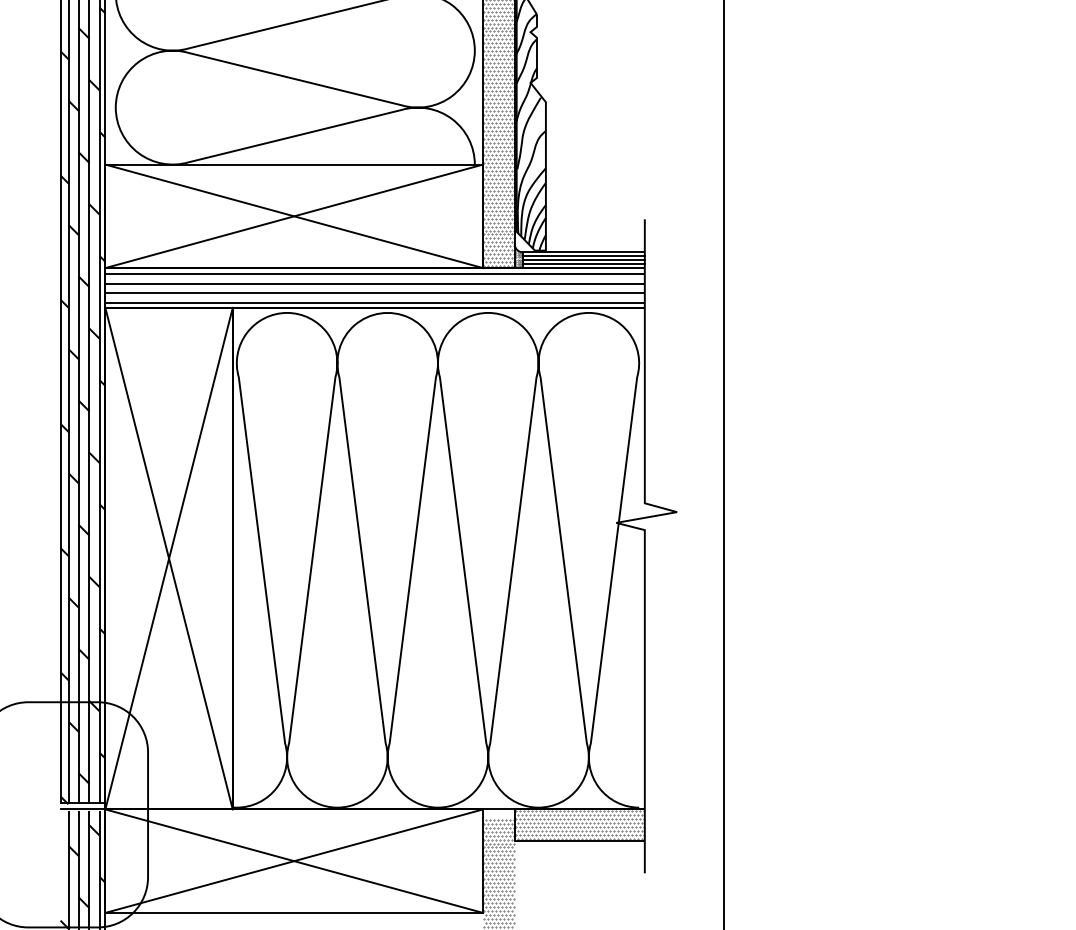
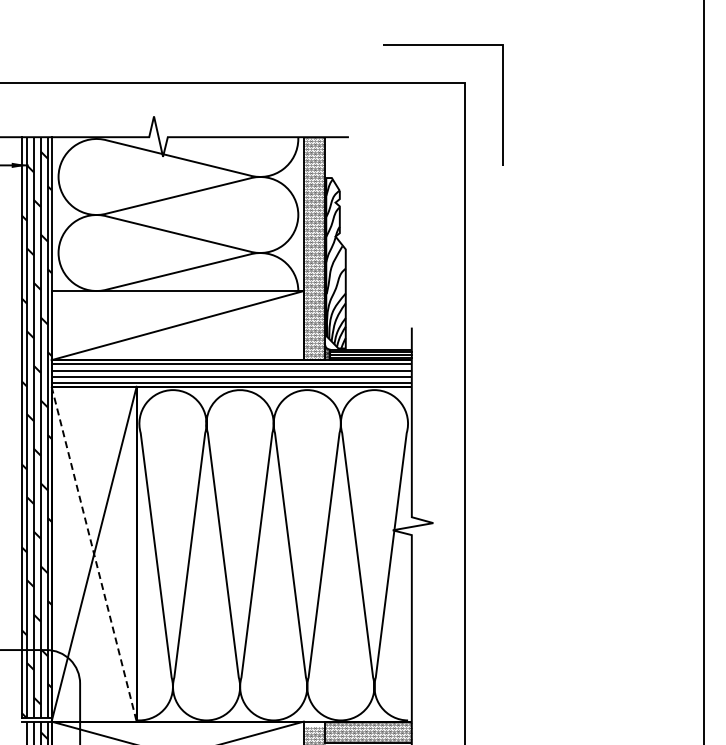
line: (293, 216) -> (177, 325), removed
line: (169, 559) -> (94, 554), solid -> dashed

